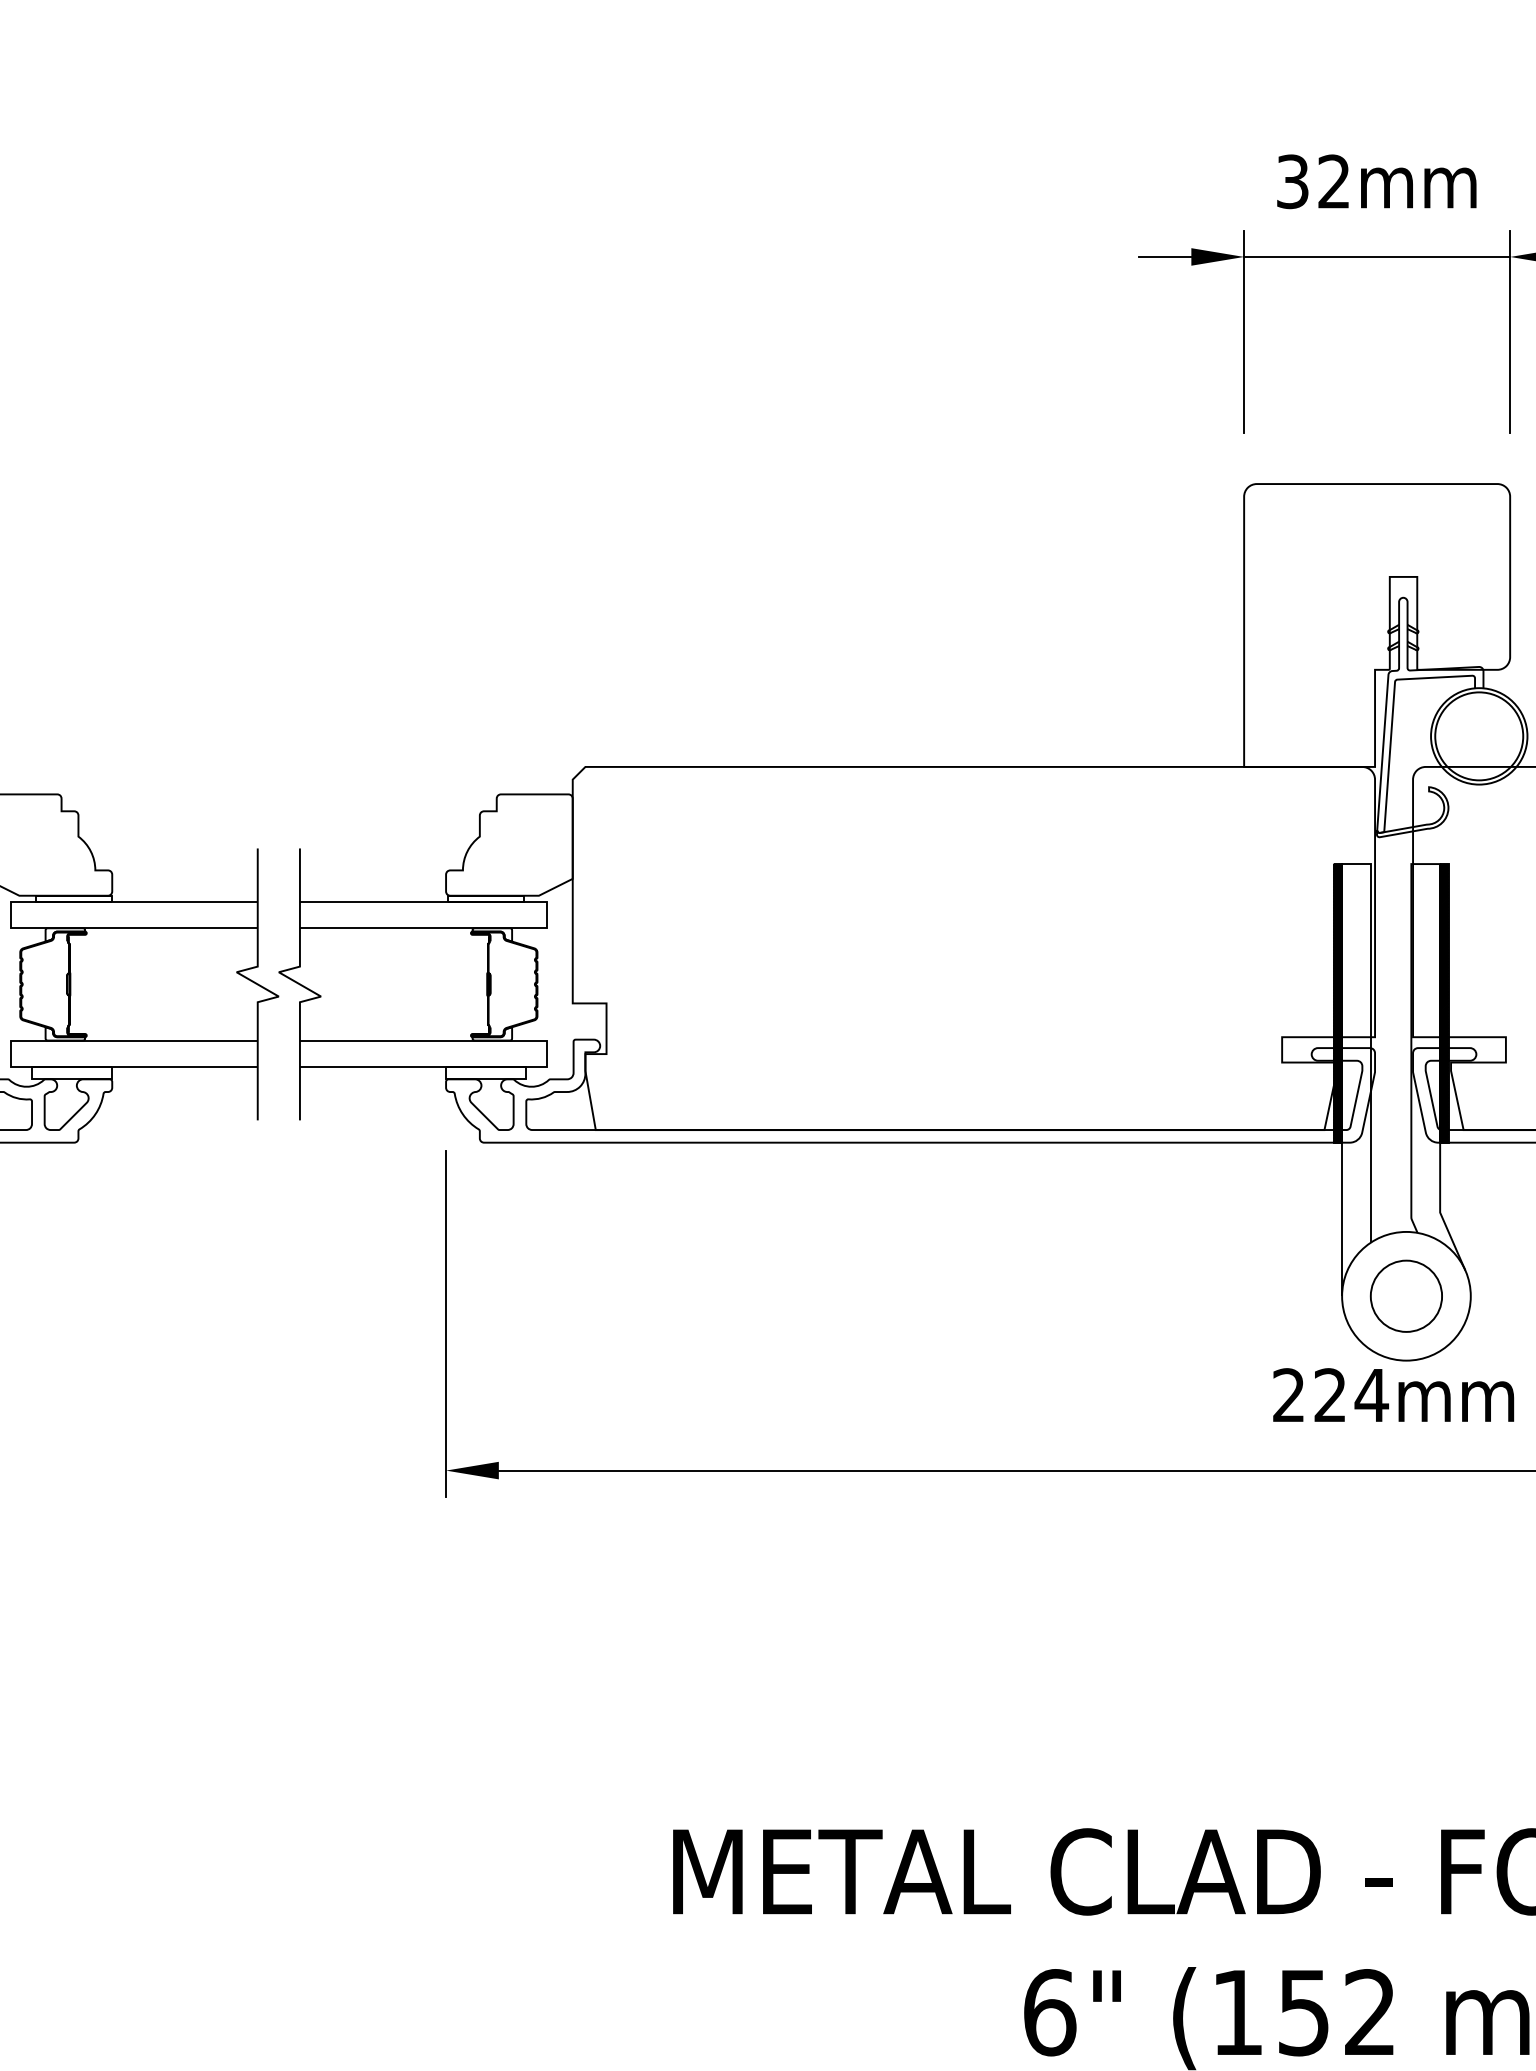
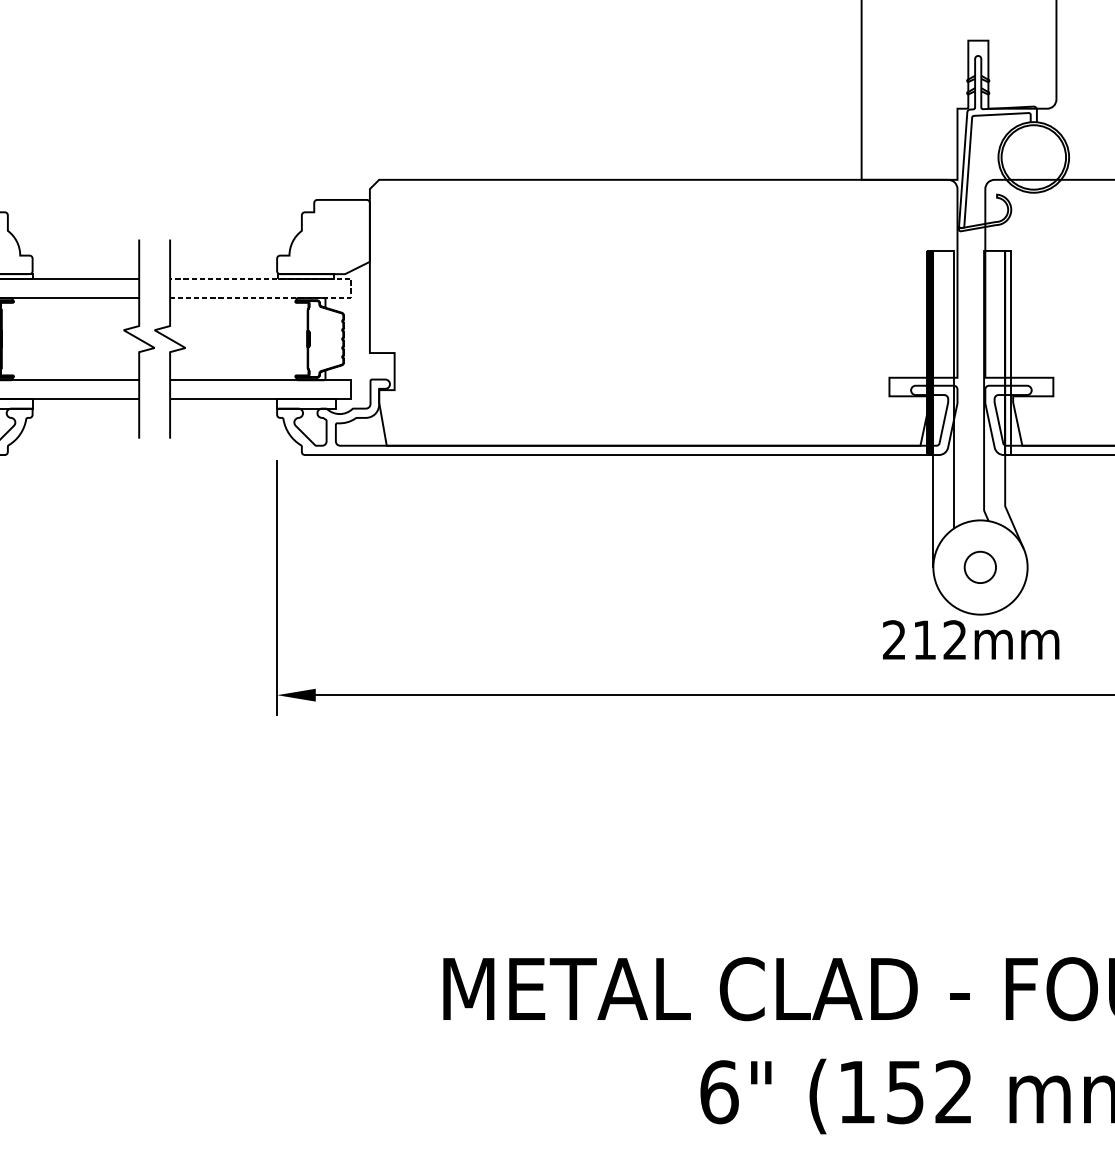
line: (546, 914) -> (350, 287), solid -> dashed
hatch: (1444, 1003) -> (1008, 353), removed
circle: (1405, 1295) -> (979, 566), size x0.6
text: (1351, 1394) -> (940, 639), 224mm -> 212mm

